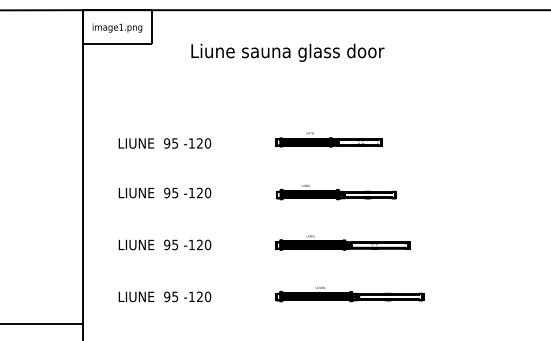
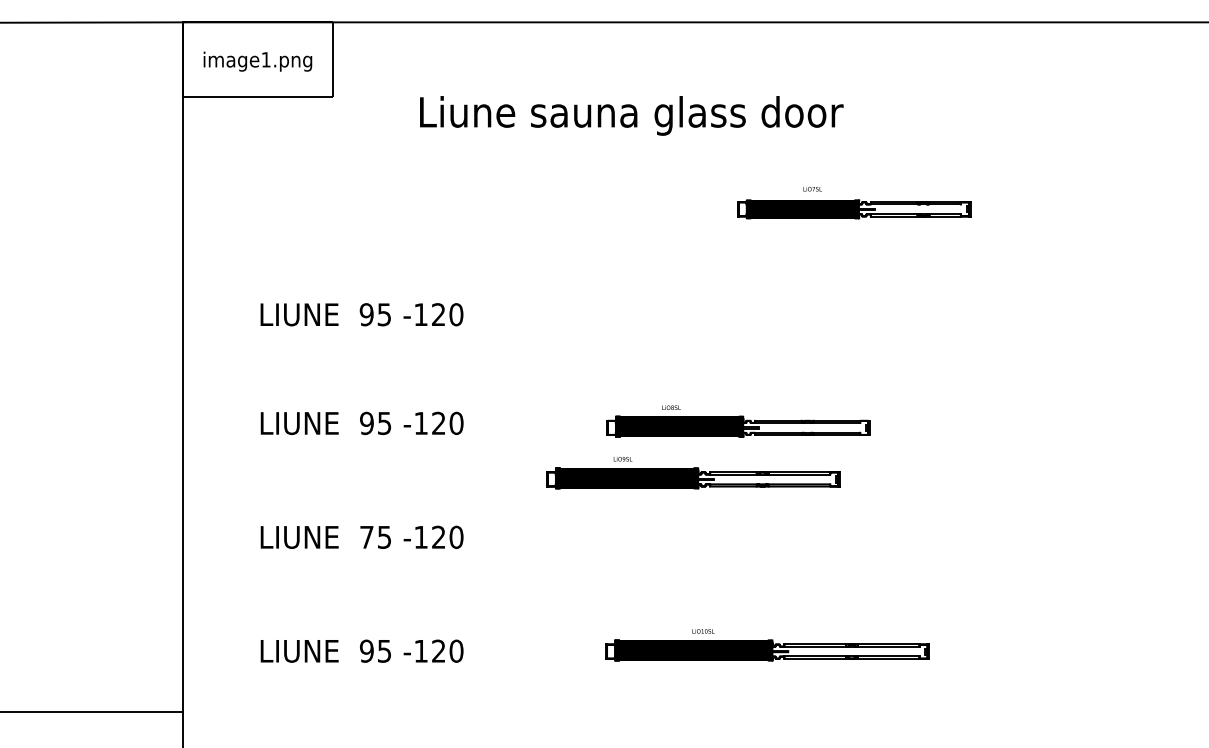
part: (328, 139) -> (852, 202), moved
part: (342, 242) -> (692, 472), moved
text: (167, 244) -> (367, 536), 95 -> 75

